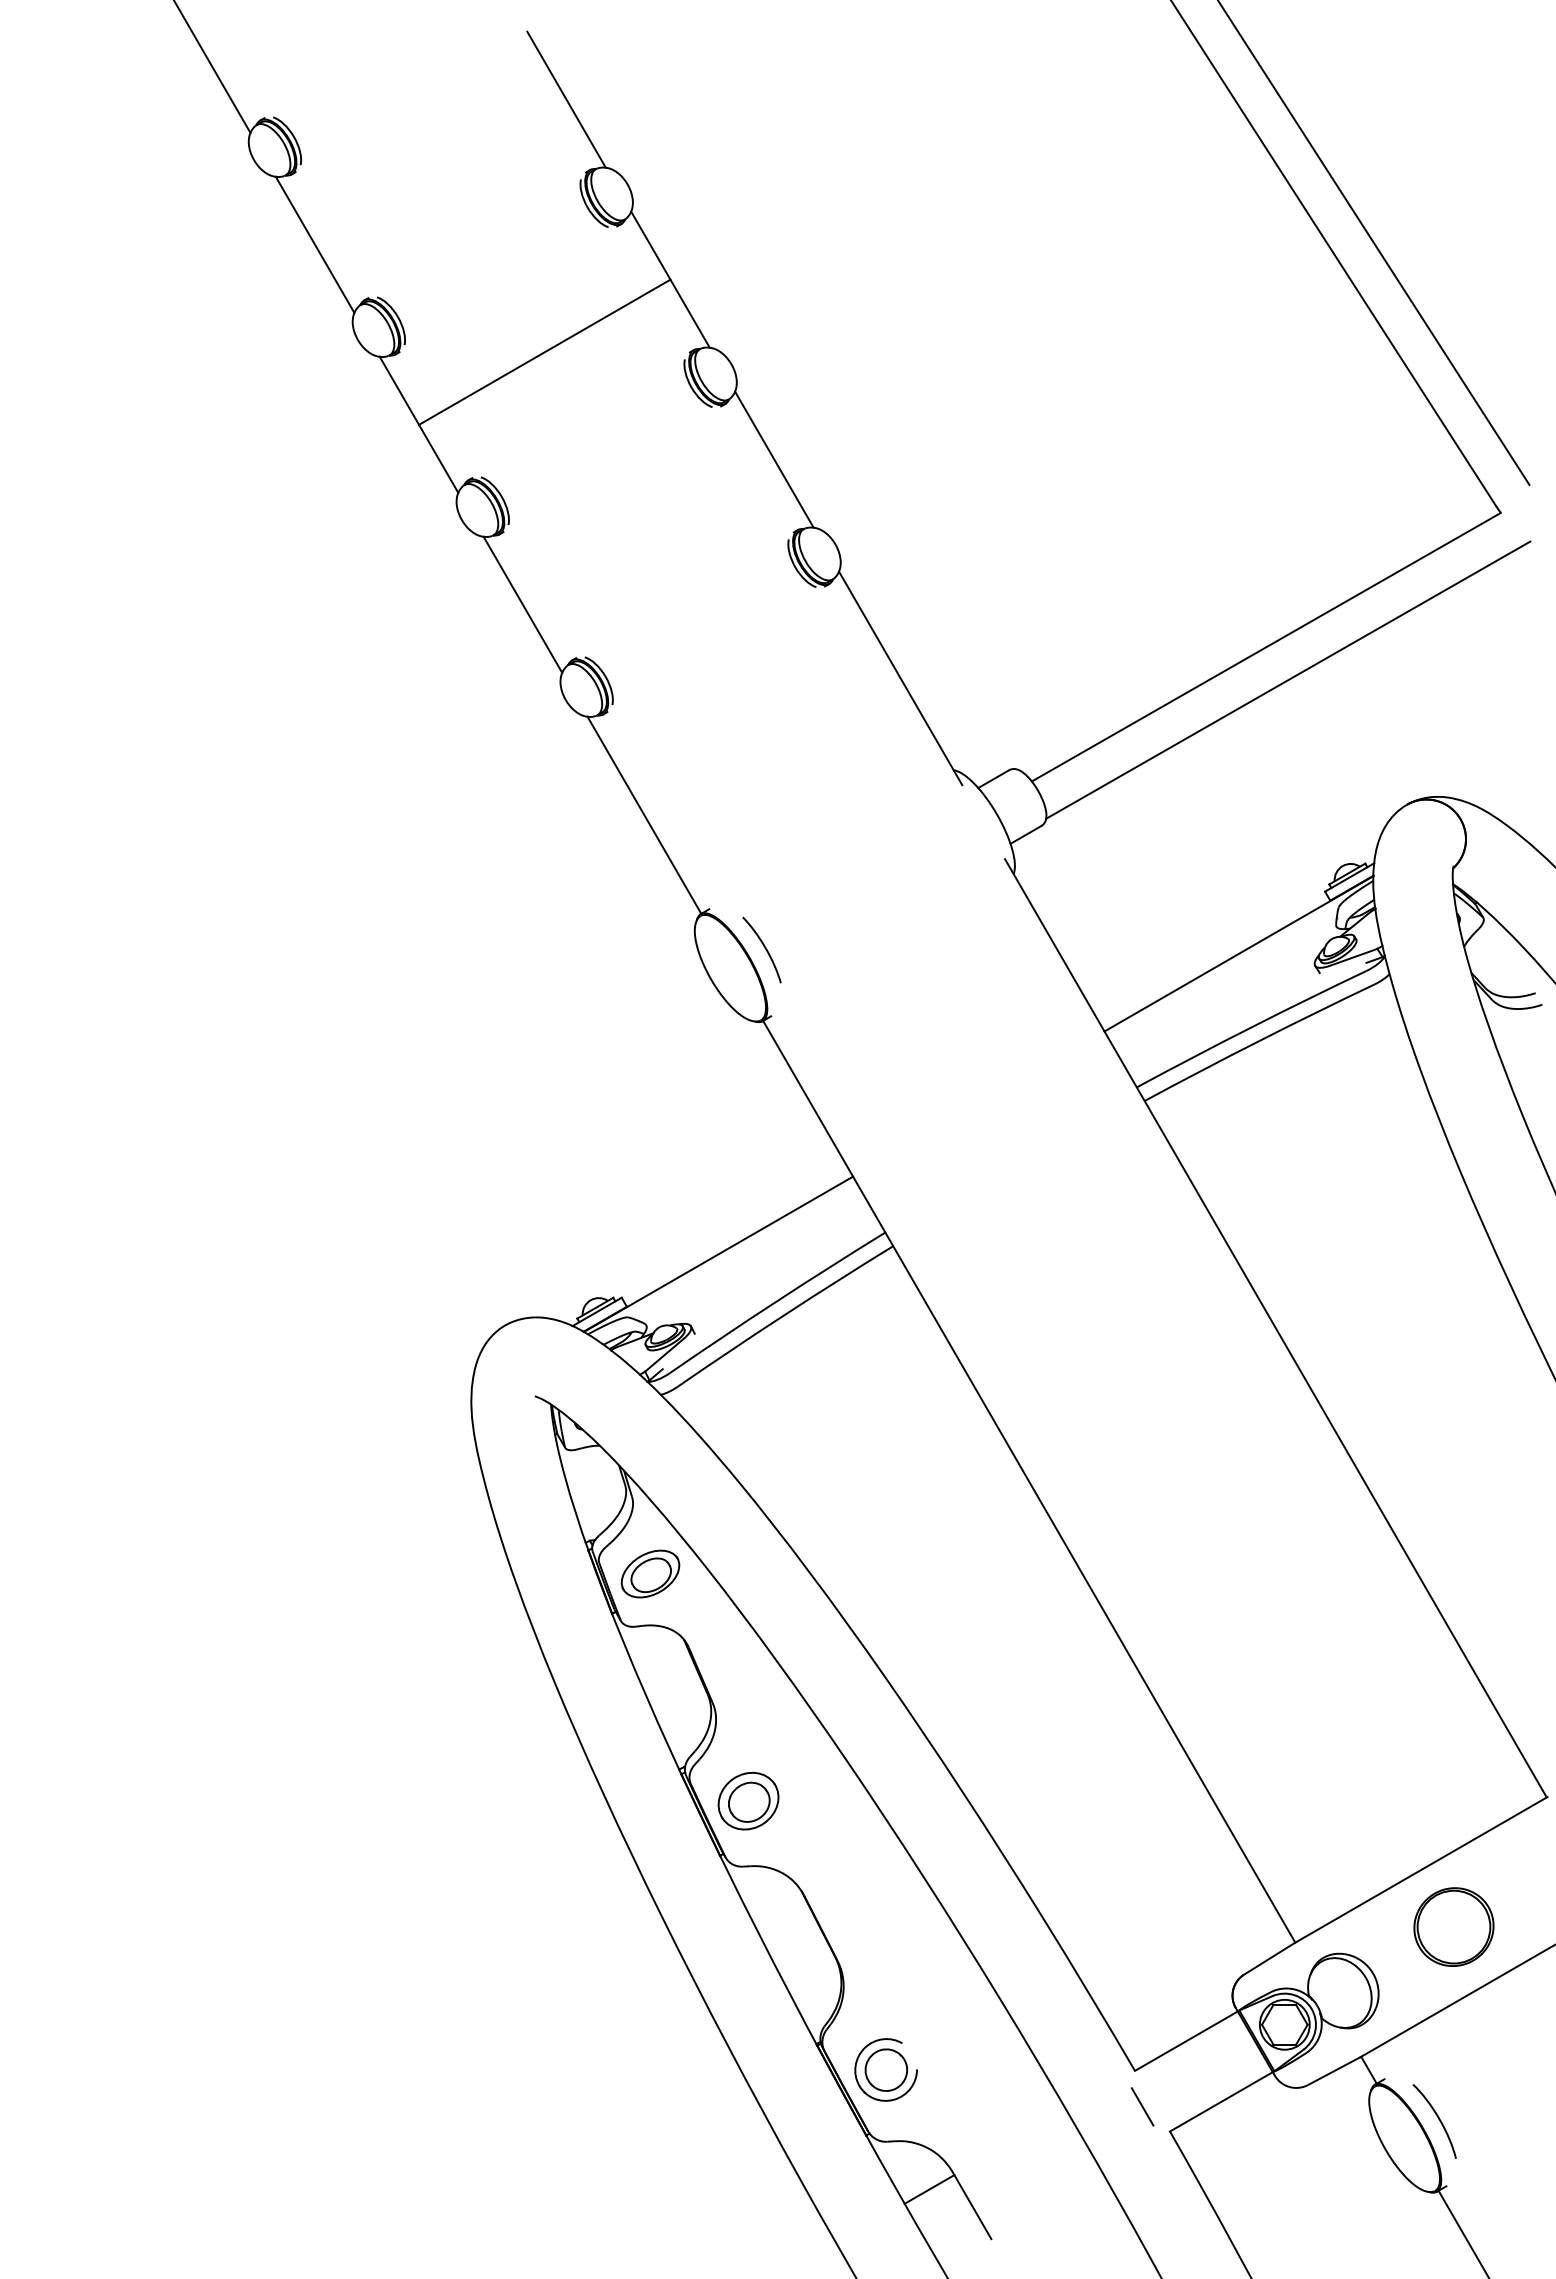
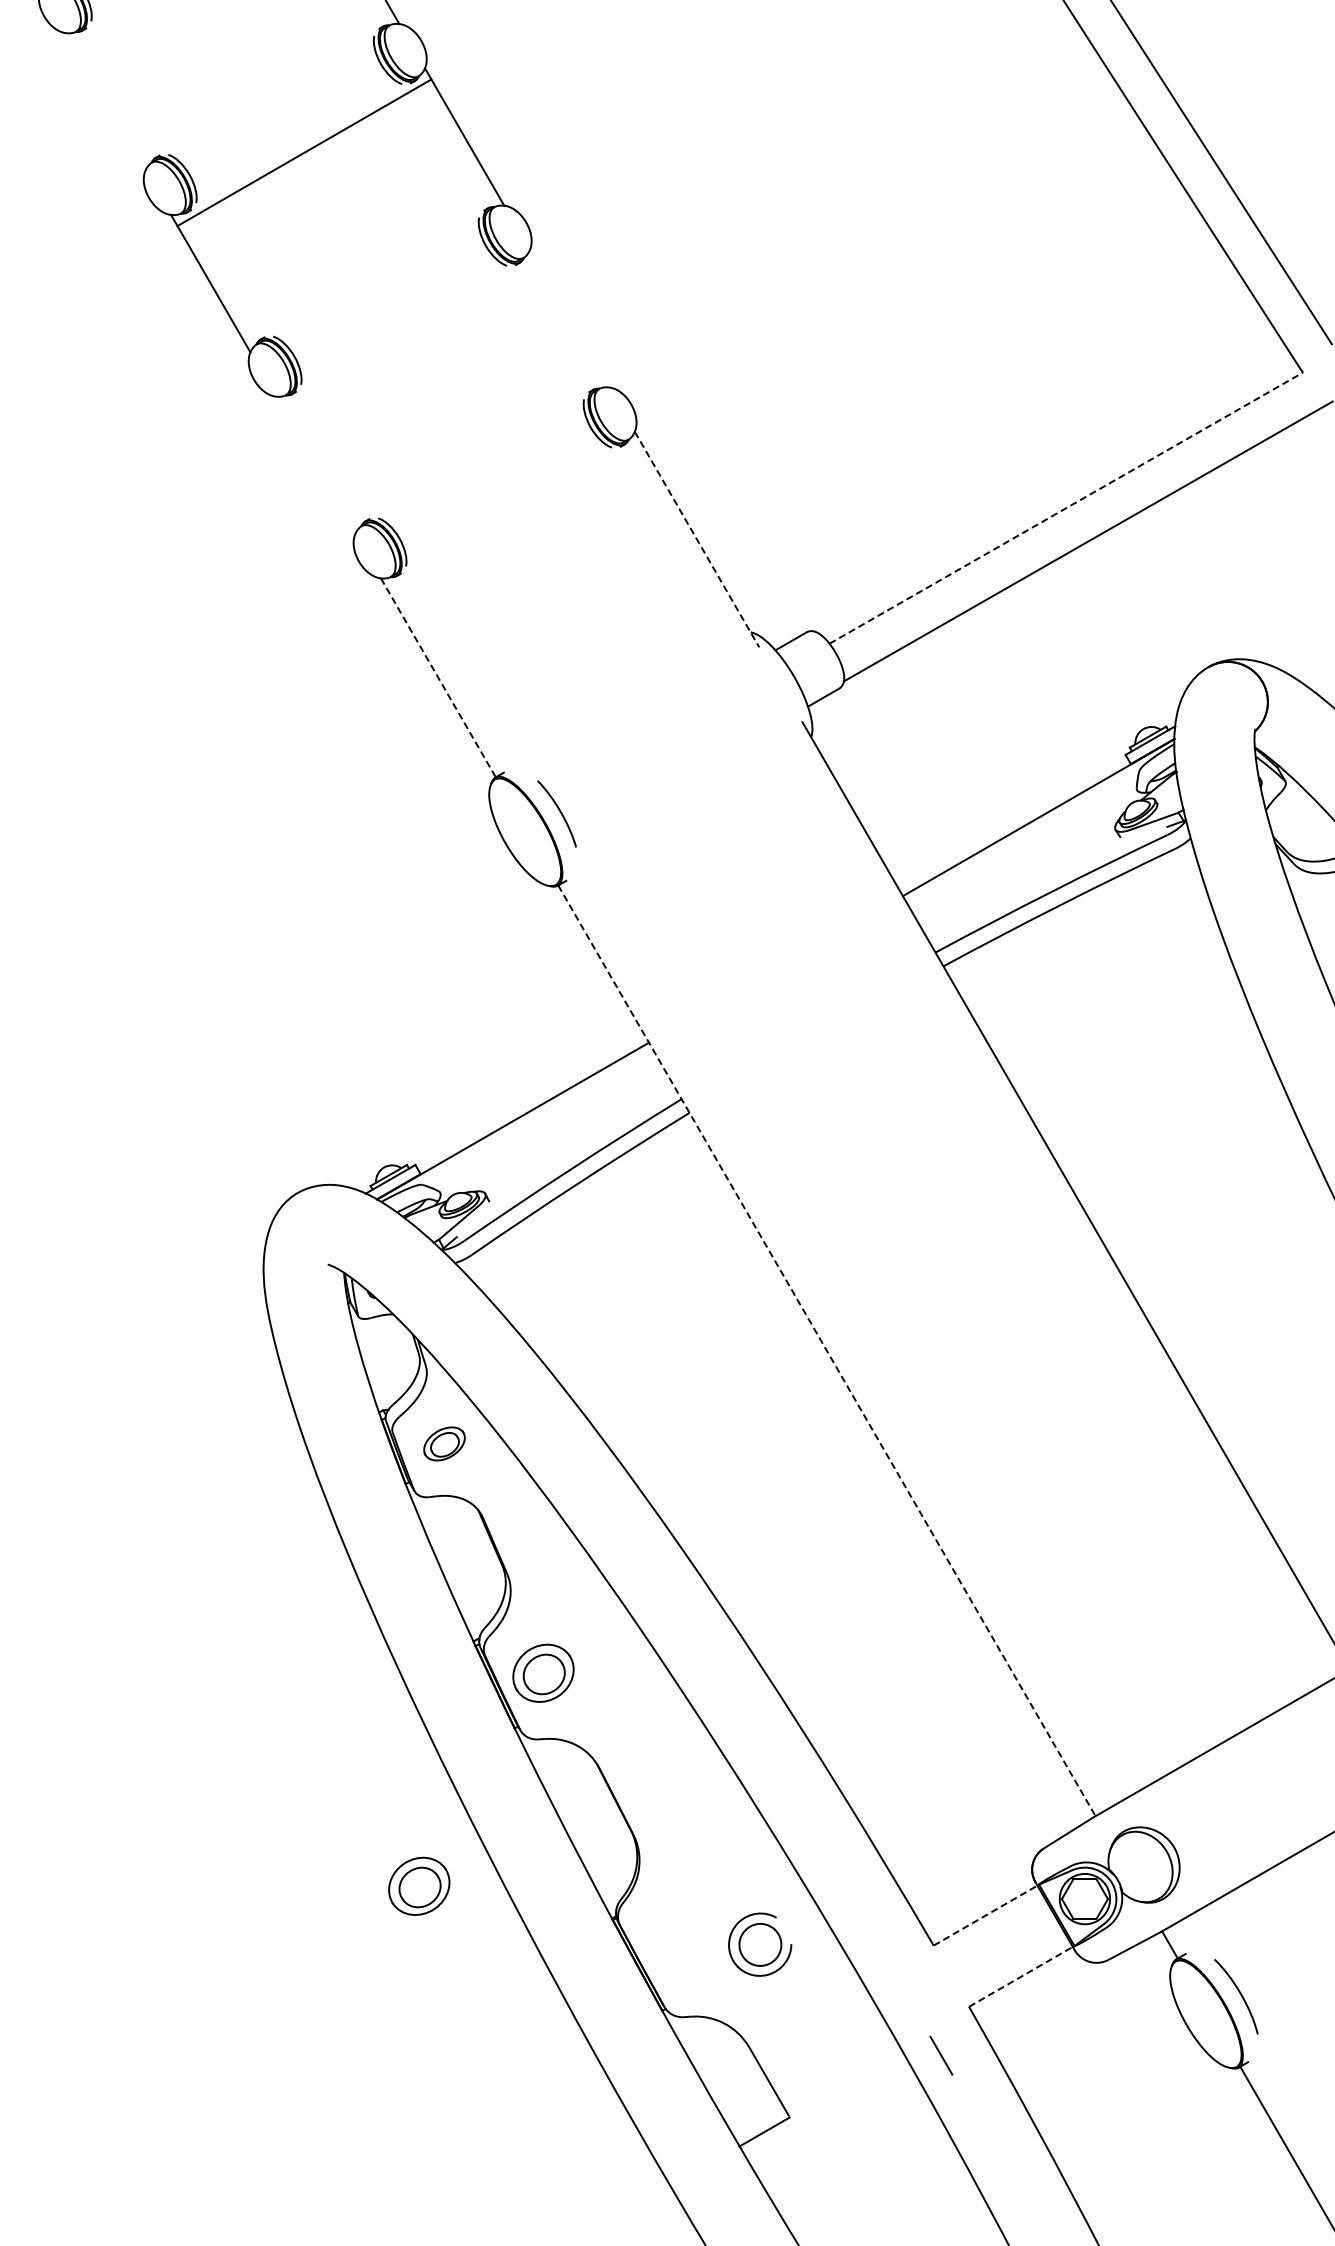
line: (314, 244) -> (105, 101), removed
line: (544, 351) -> (304, 152), moved
line: (774, 459) -> (569, 318), removed
line: (522, 604) -> (315, 465), removed
line: (1266, 646) -> (1066, 507), solid -> dashed
line: (900, 678) -> (696, 539), solid -> dashed
line: (644, 815) -> (438, 678), solid -> dashed
line: (1029, 1482) -> (827, 1351), solid -> dashed
part: (650, 1573) -> (444, 1443), size x0.7
part: (1453, 1926) -> (1255, 1799), removed
part: (625, 2011) -> (419, 1885), added
line: (1186, 2040) -> (985, 1914), solid -> dashed
part: (885, 2069) -> (759, 1944), moved
line: (1221, 2101) -> (1021, 1976), solid -> dashed
line: (1142, 2106) -> (941, 2055), moved
line: (929, 2189) -> (764, 2132), moved

